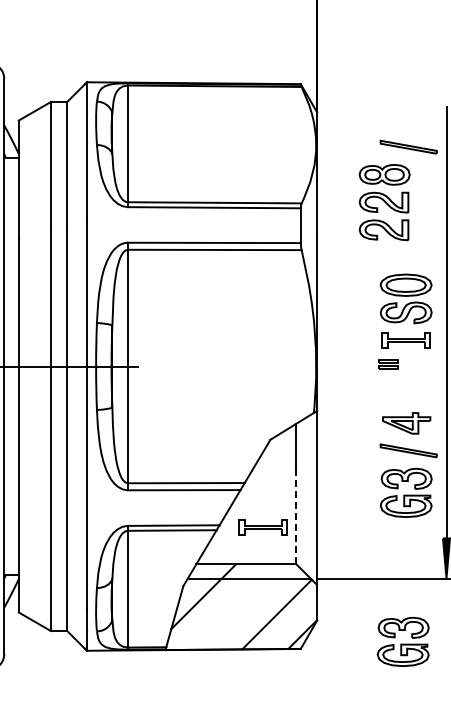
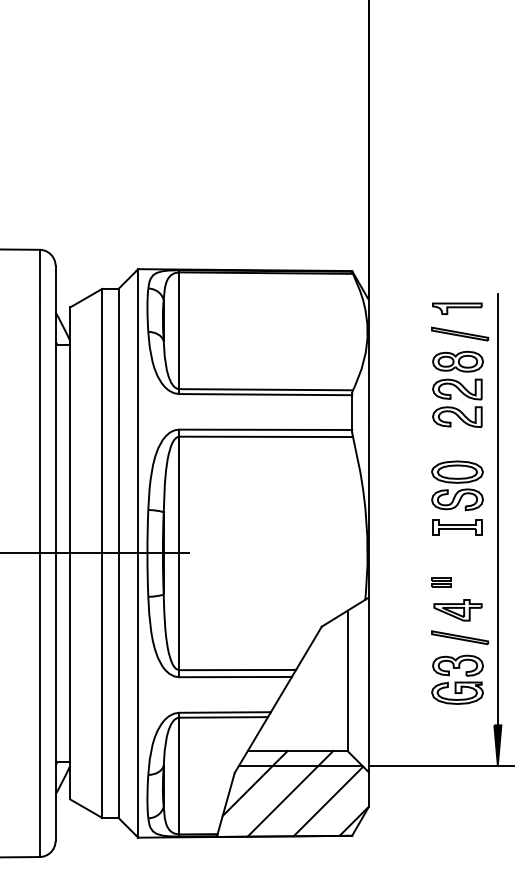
part: (406, 121) -> (457, 308), added
part: (384, 201) -> (457, 388), moved
part: (389, 364) -> (441, 582), moved
line: (296, 516) -> (347, 703), dashed -> solid
part: (263, 527) -> (314, 714), removed
line: (239, 606) -> (290, 793), added
part: (403, 641) -> (454, 828), removed

